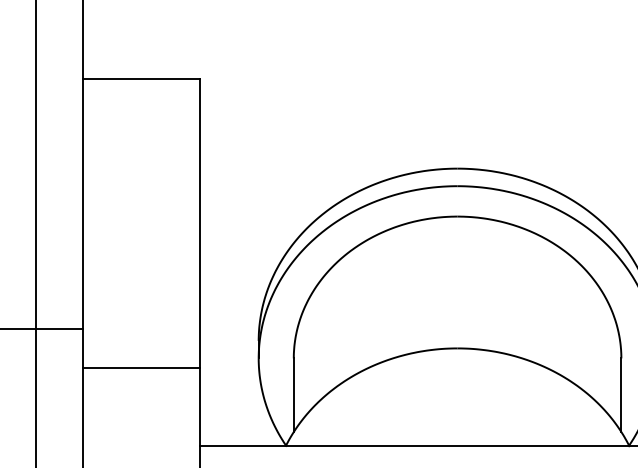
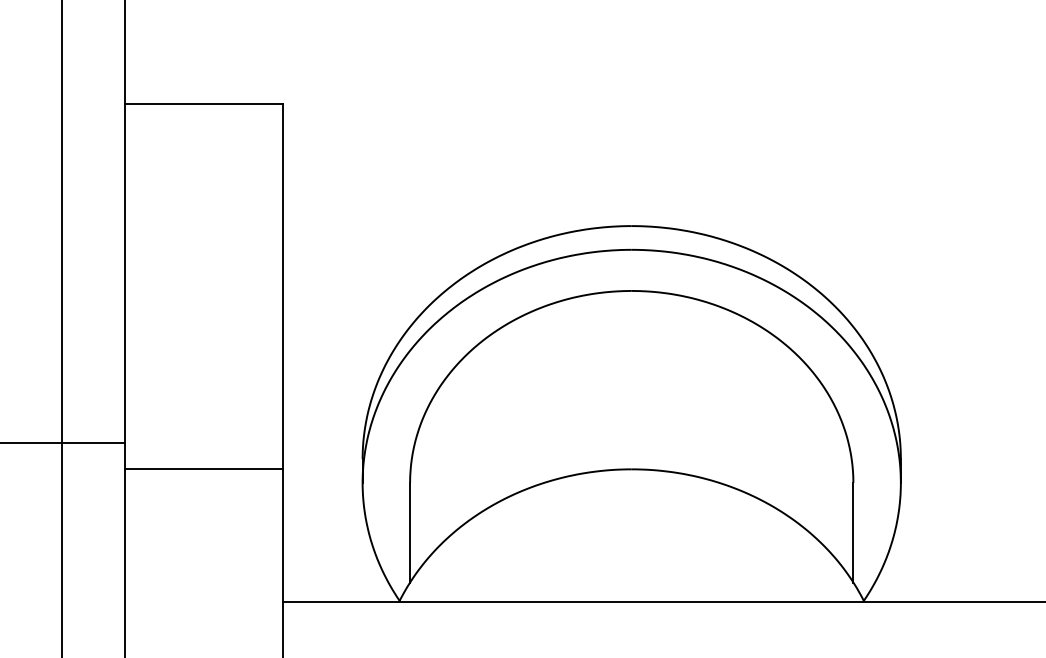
line: (141, 367) -> (204, 468), moved

